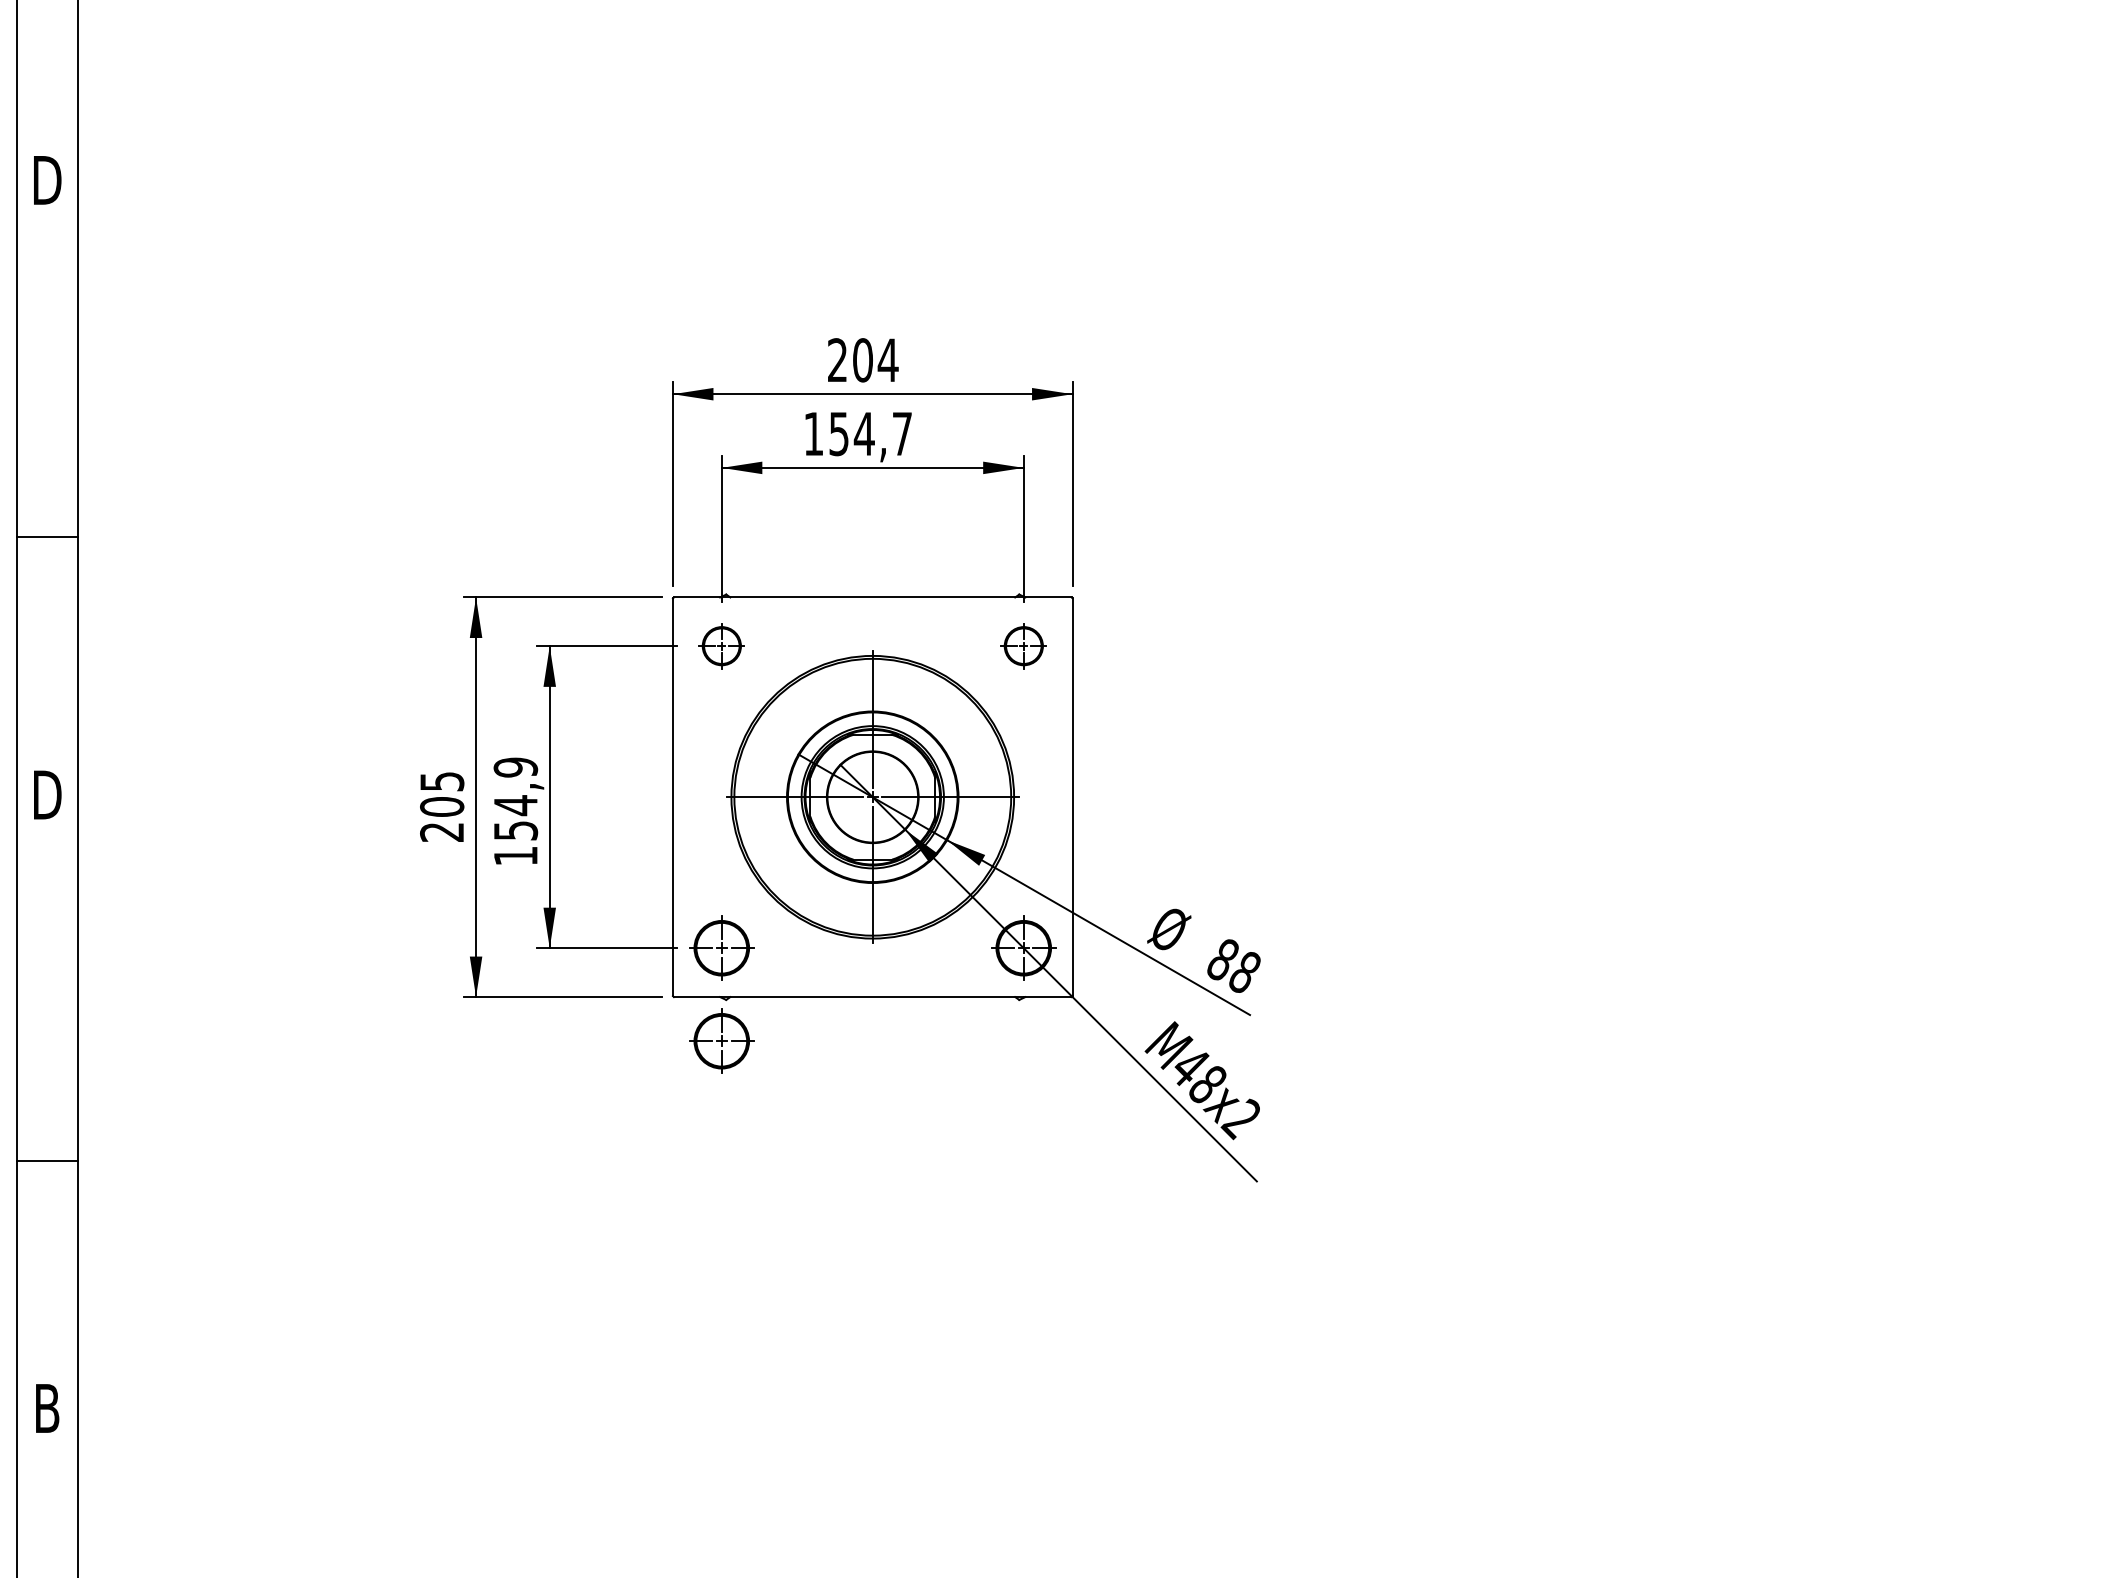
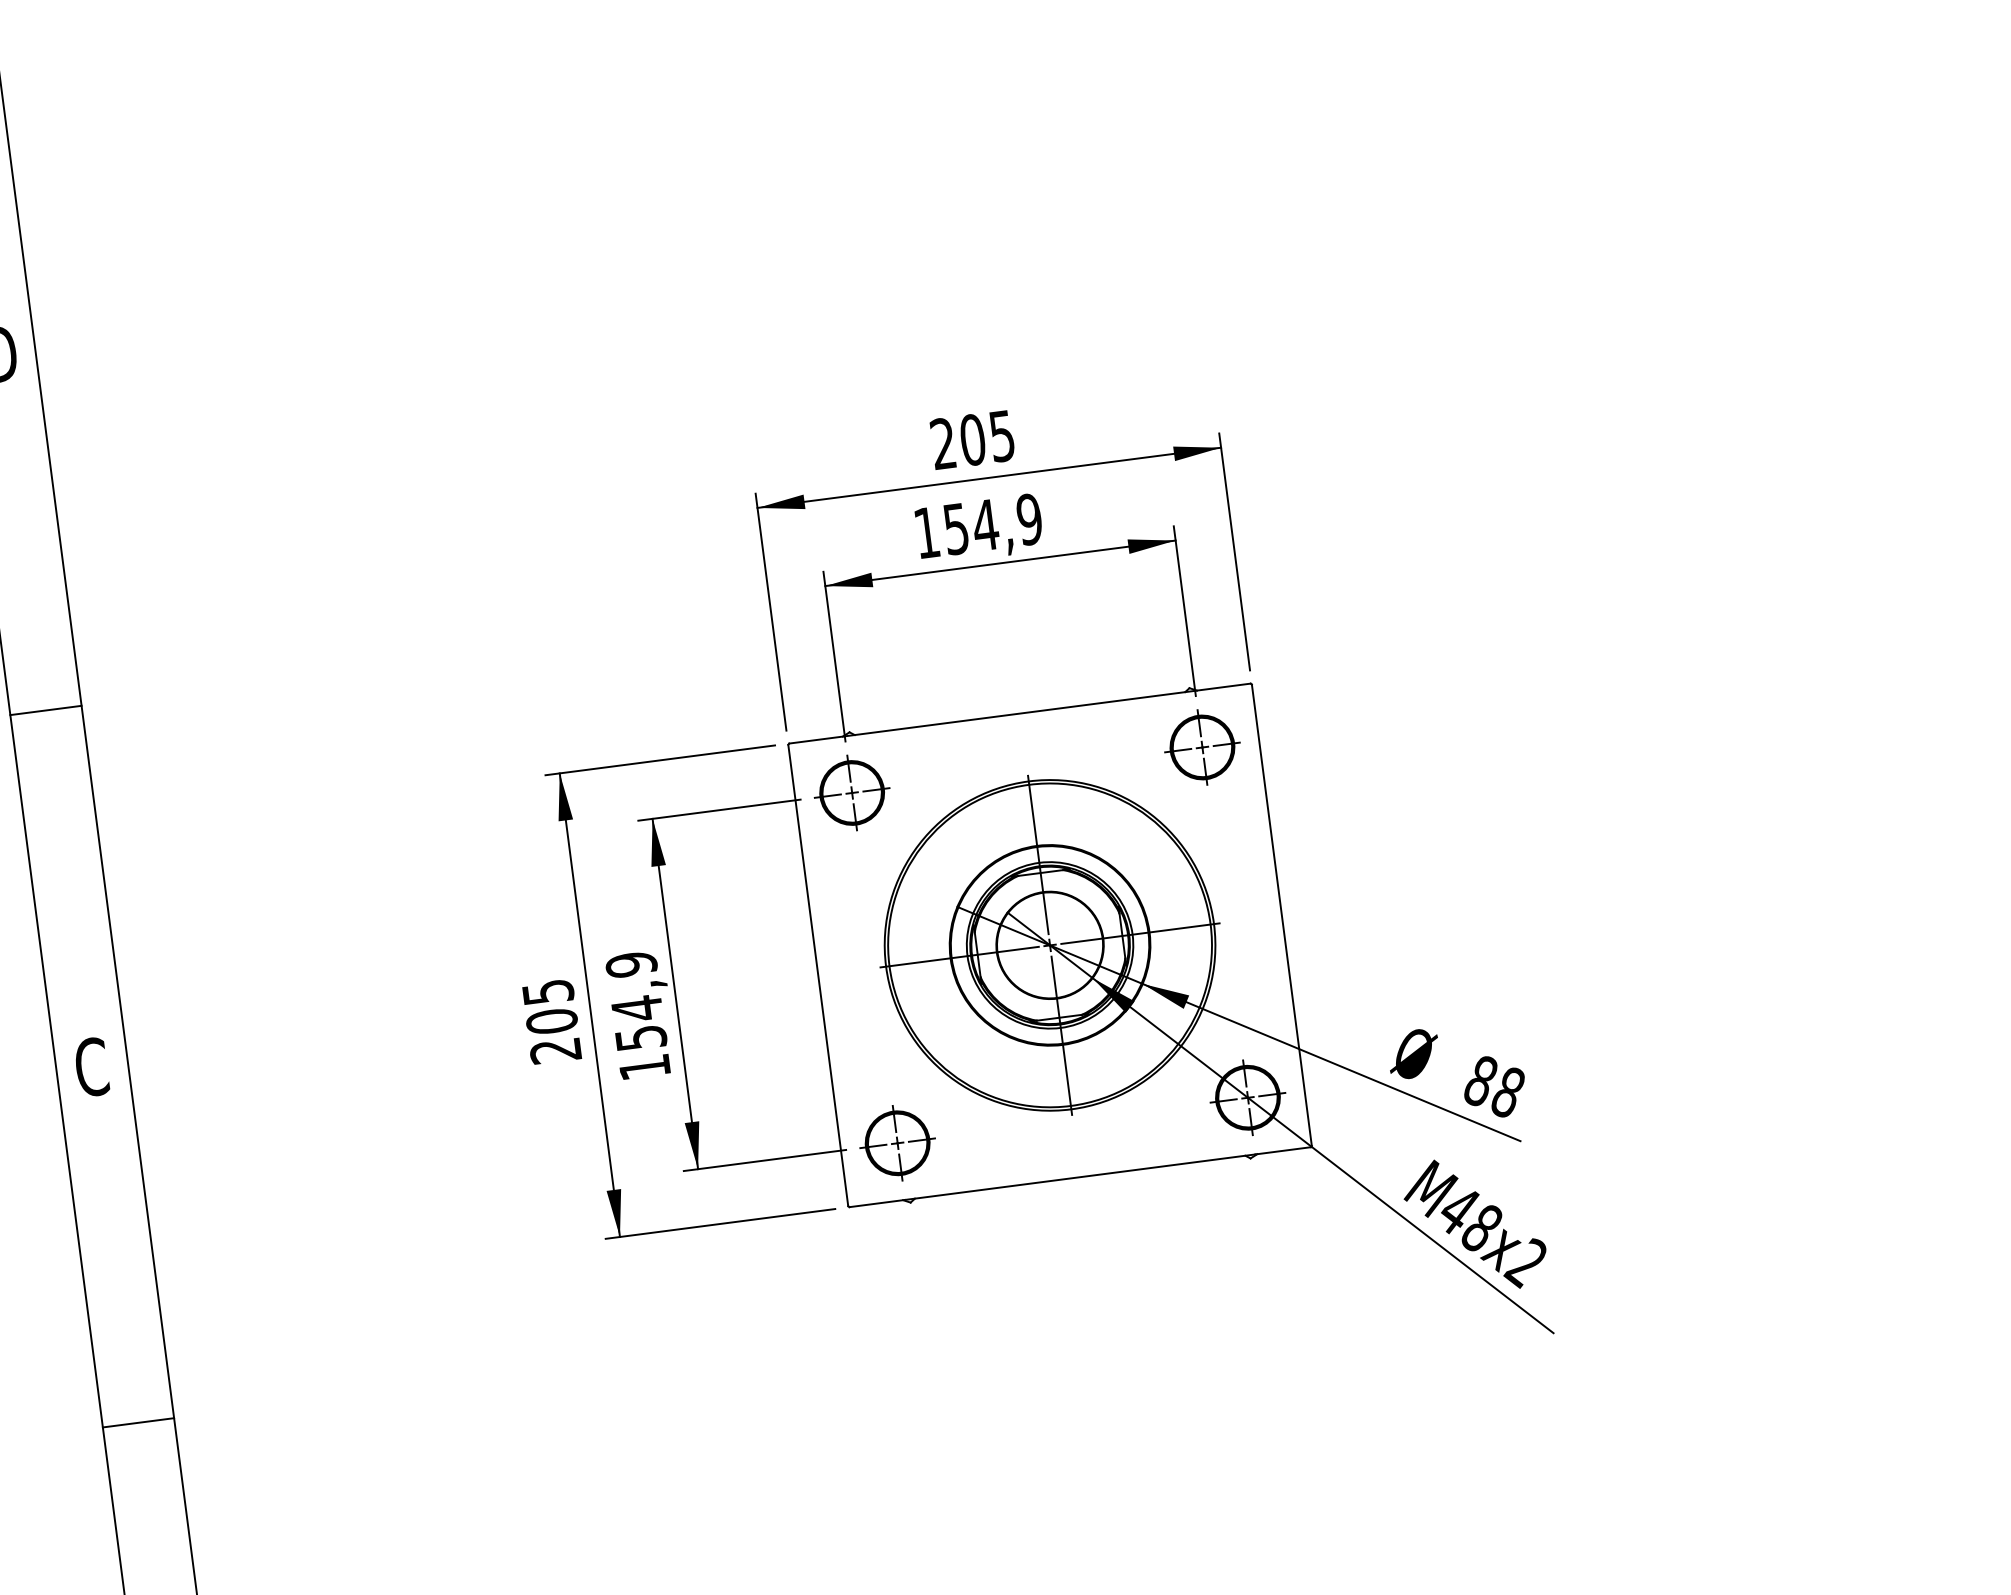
text: (887, 360) -> (1001, 436), 204 -> 205
text: (902, 433) -> (1029, 518), 154,7 -> 154,9
line: (47, 536) -> (46, 710), moved
part: (721, 645) -> (851, 792), size x1.43
part: (1023, 645) -> (1202, 746), size x1.43
text: (47, 794) -> (92, 1066), D -> C
part: (721, 1040) -> (911, 1250), removed
line: (47, 1160) -> (138, 1422), moved

